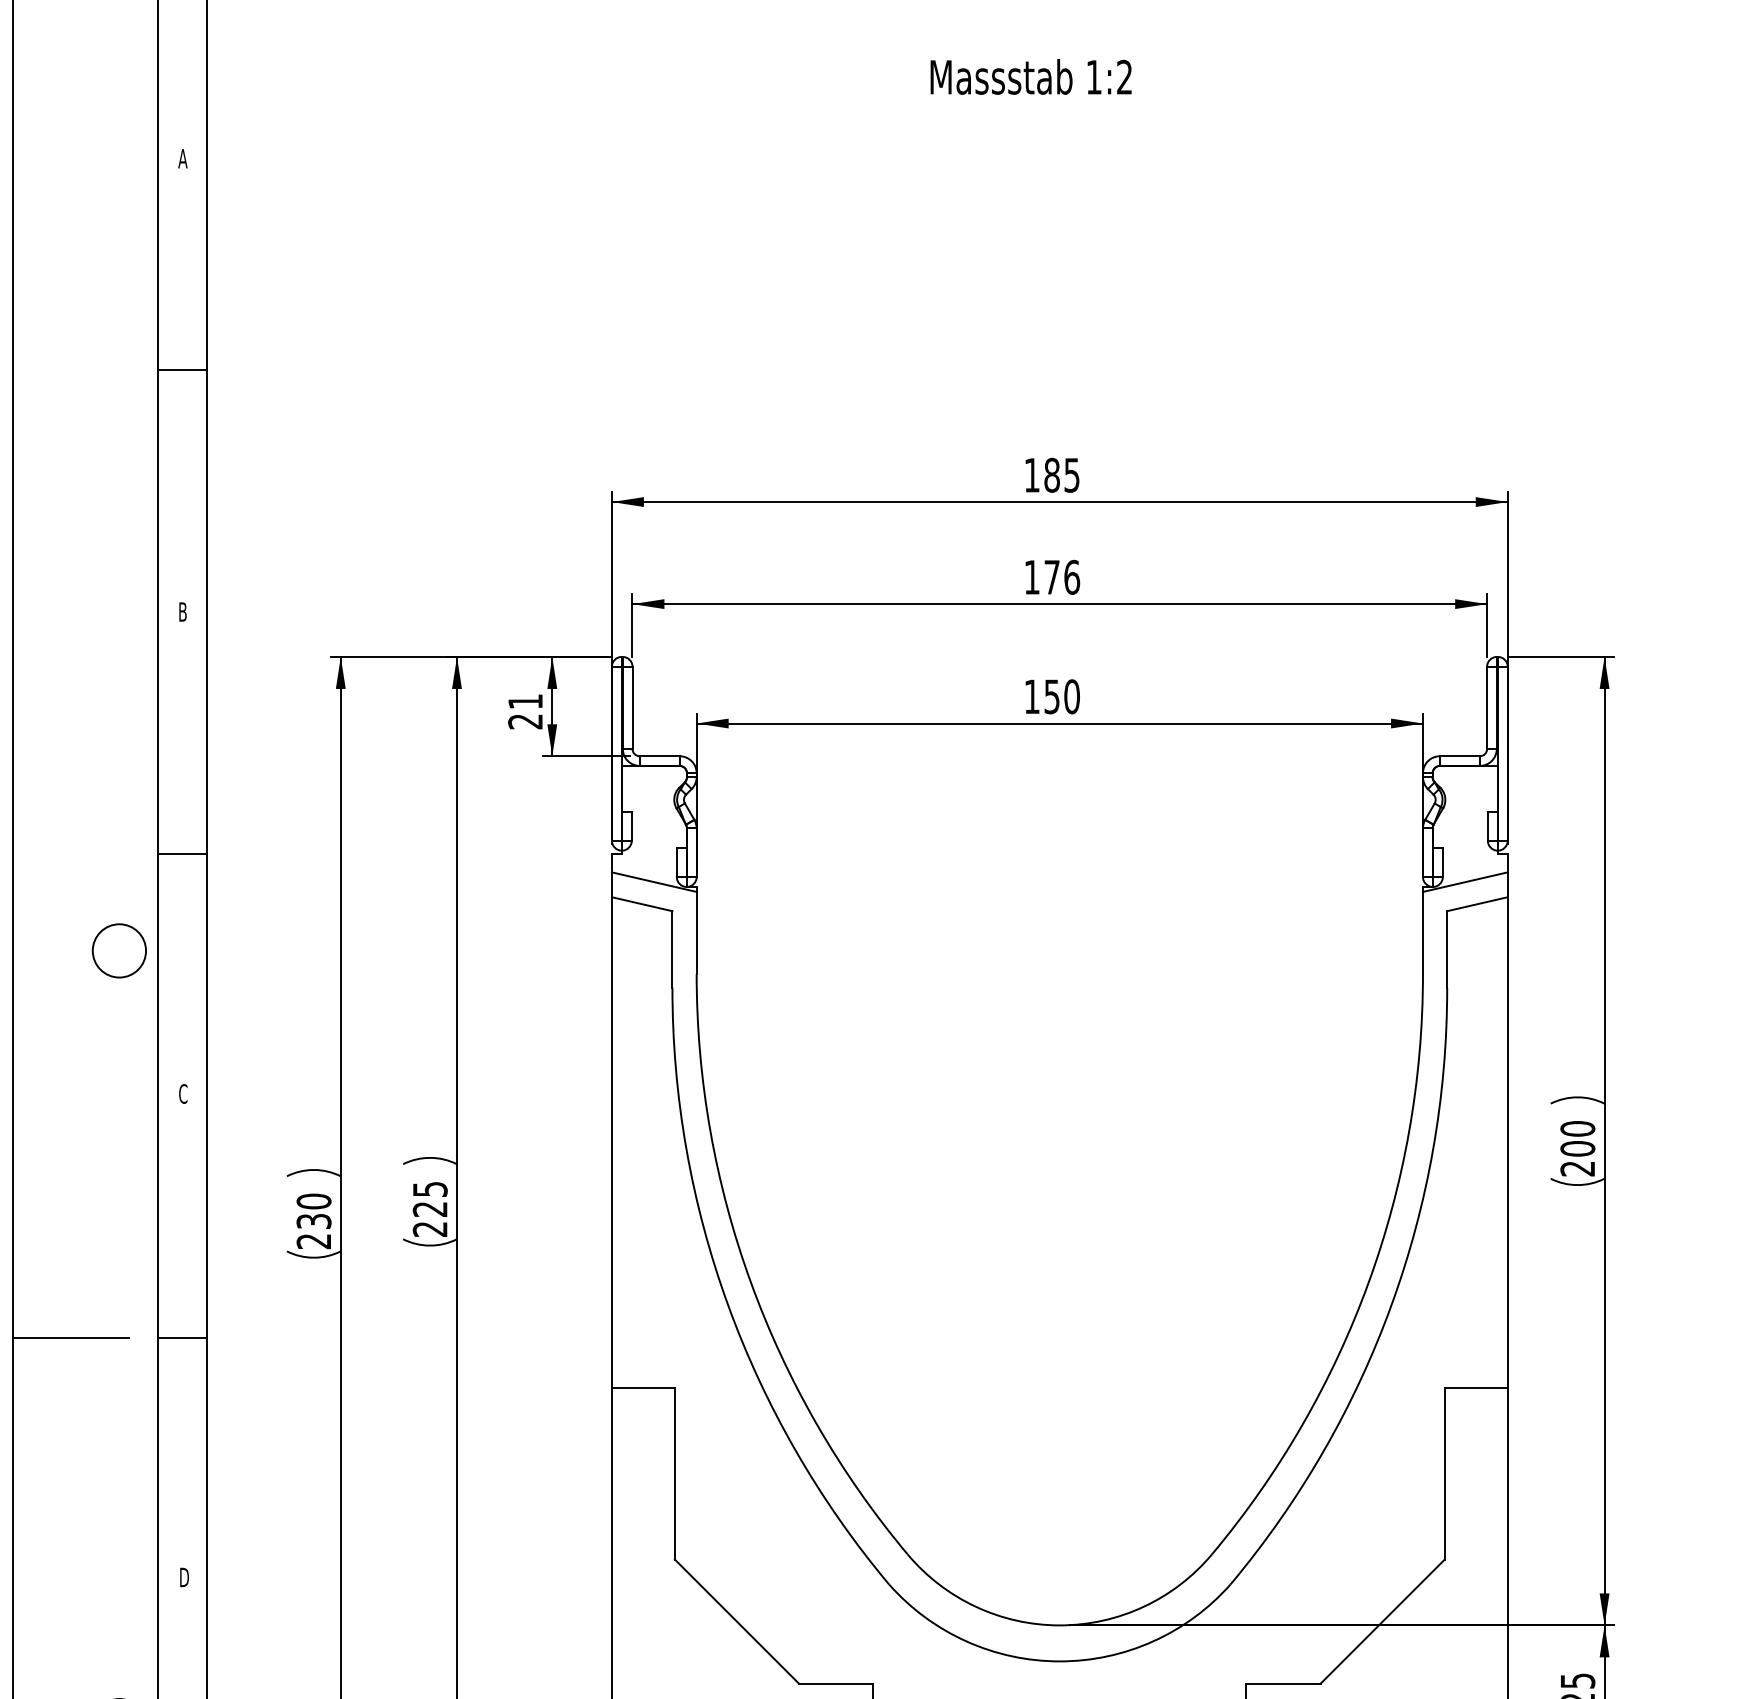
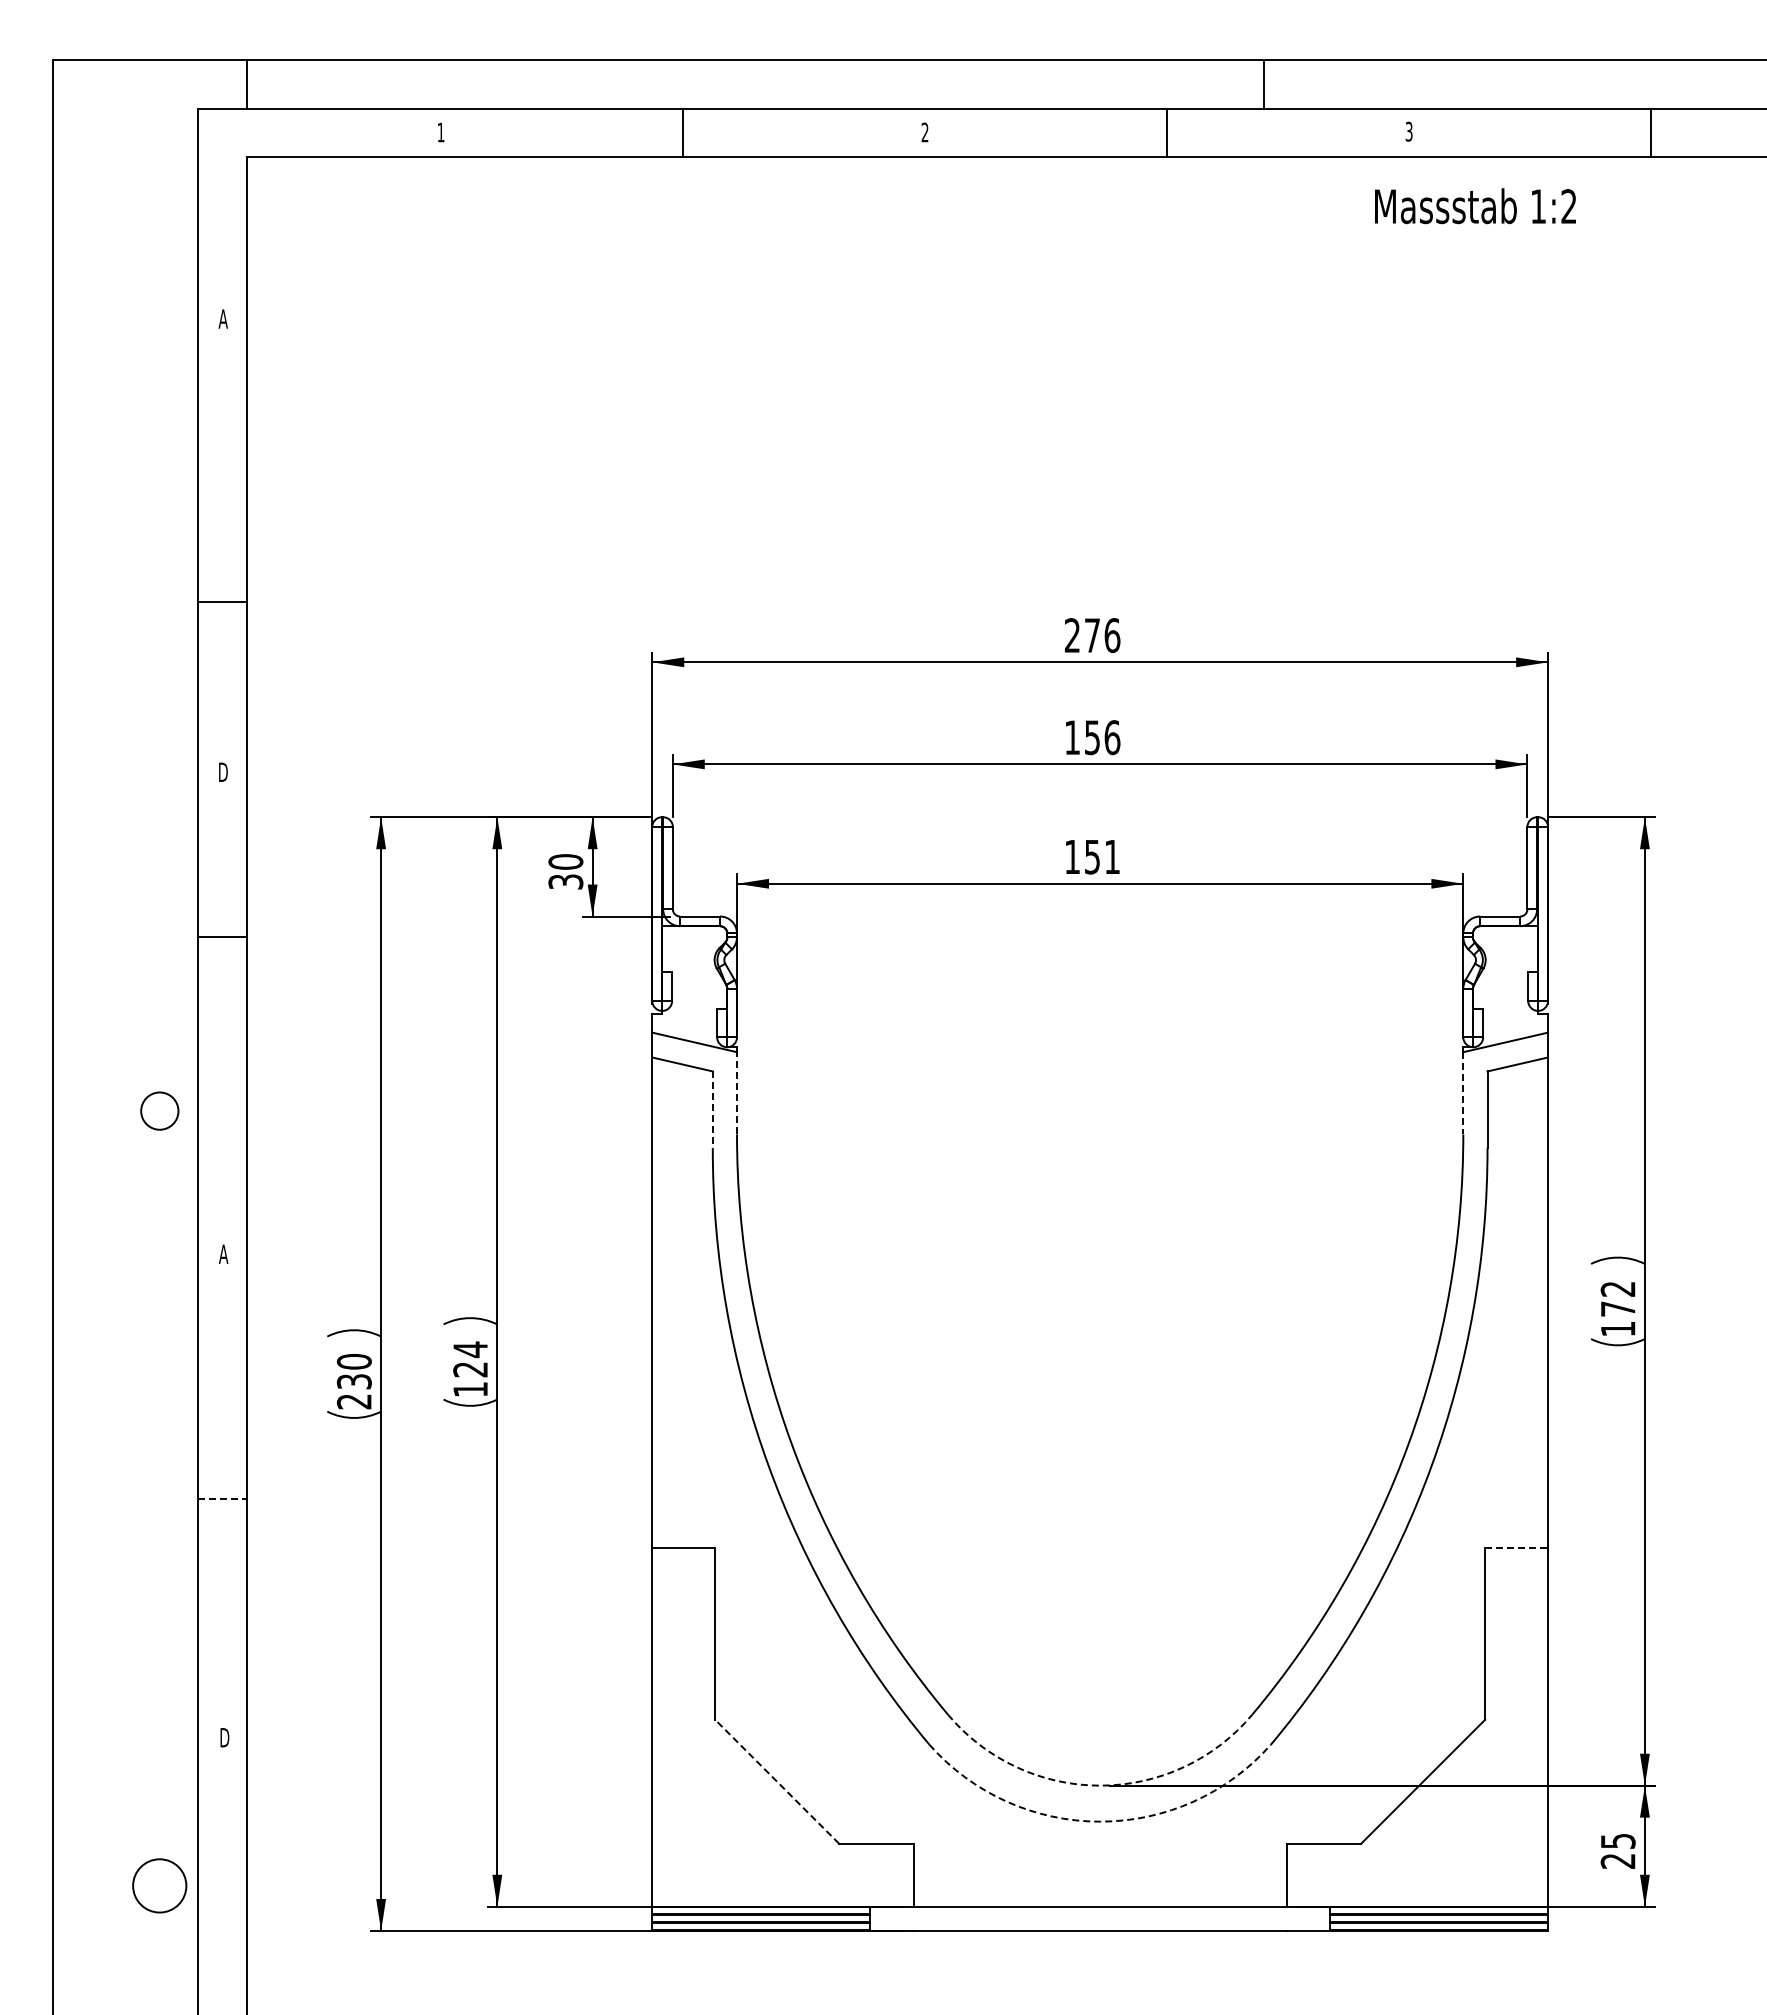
text: (1031, 77) -> (1475, 206), moved
line: (182, 370) -> (222, 602), moved
text: (1052, 475) -> (1092, 635), 185 -> 276
text: (1052, 577) -> (1092, 737), 176 -> 156
text: (183, 611) -> (223, 771), B -> D
text: (1072, 696) -> (1112, 856), 150 -> 151
text: (525, 711) -> (565, 871), 21 -> 30
line: (182, 854) -> (222, 937), moved
line: (697, 932) -> (737, 1092), solid -> dashed
line: (1423, 933) -> (1463, 1093), solid -> dashed
circle: (119, 950) -> (159, 1110), size x0.7
line: (672, 950) -> (712, 1110), solid -> dashed
text: (183, 1094) -> (223, 1254), C -> A
text: (1577, 1148) -> (1617, 1308), 200 -> 172
text: (430, 1209) -> (470, 1369), 225 -> 124
line: (71, 1338) -> (111, 1498), removed
line: (183, 1338) -> (223, 1498), solid -> dashed
line: (1477, 1388) -> (1517, 1548), solid -> dashed
line: (737, 1621) -> (777, 1781), solid -> dashed
arc: (1060, 1625) -> (1100, 1785), solid -> dashed
arc: (1060, 1661) -> (1100, 1821), solid -> dashed

